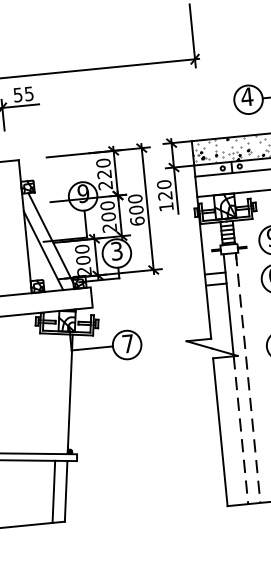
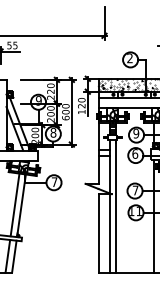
text: (246, 97) -> (129, 58), 4 -> 2
text: (116, 250) -> (53, 132), 3 -> 8
line: (249, 378) -> (116, 206), dashed -> solid
line: (56, 393) -> (14, 204), added
line: (240, 430) -> (109, 233), dashed -> solid

